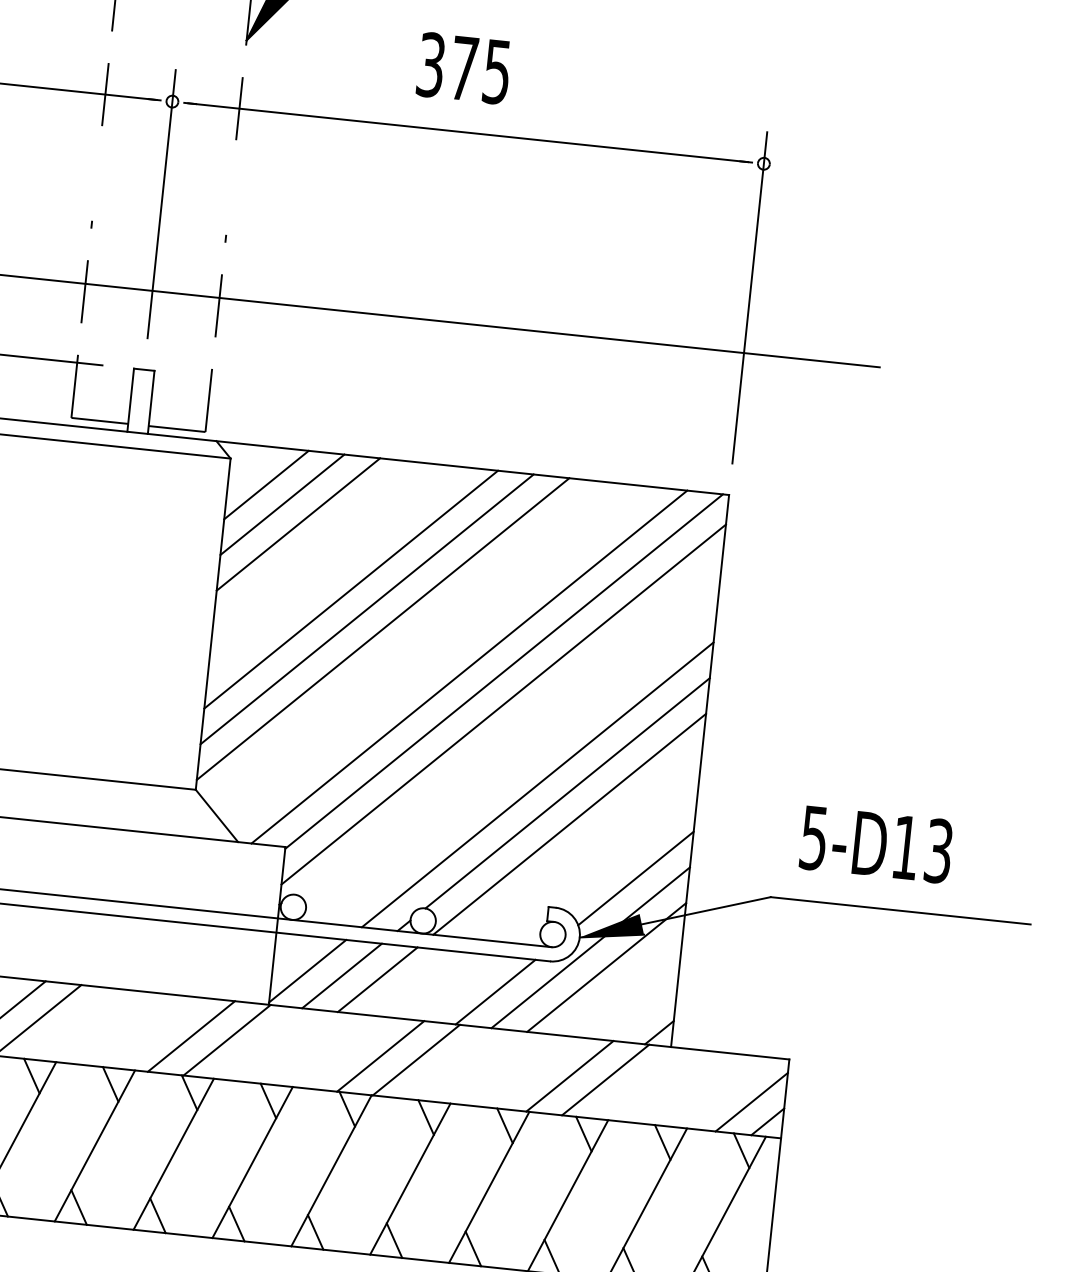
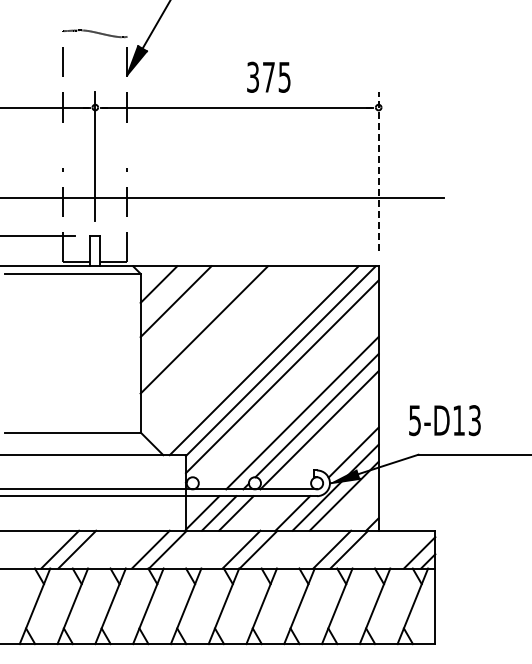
text: (463, 66) -> (268, 76), moved
line: (749, 297) -> (378, 171), solid -> dashed
line: (282, 505) -> (167, 293), removed
line: (366, 609) -> (212, 338), removed
line: (383, 628) -> (221, 346), removed
text: (875, 844) -> (444, 420), moved

